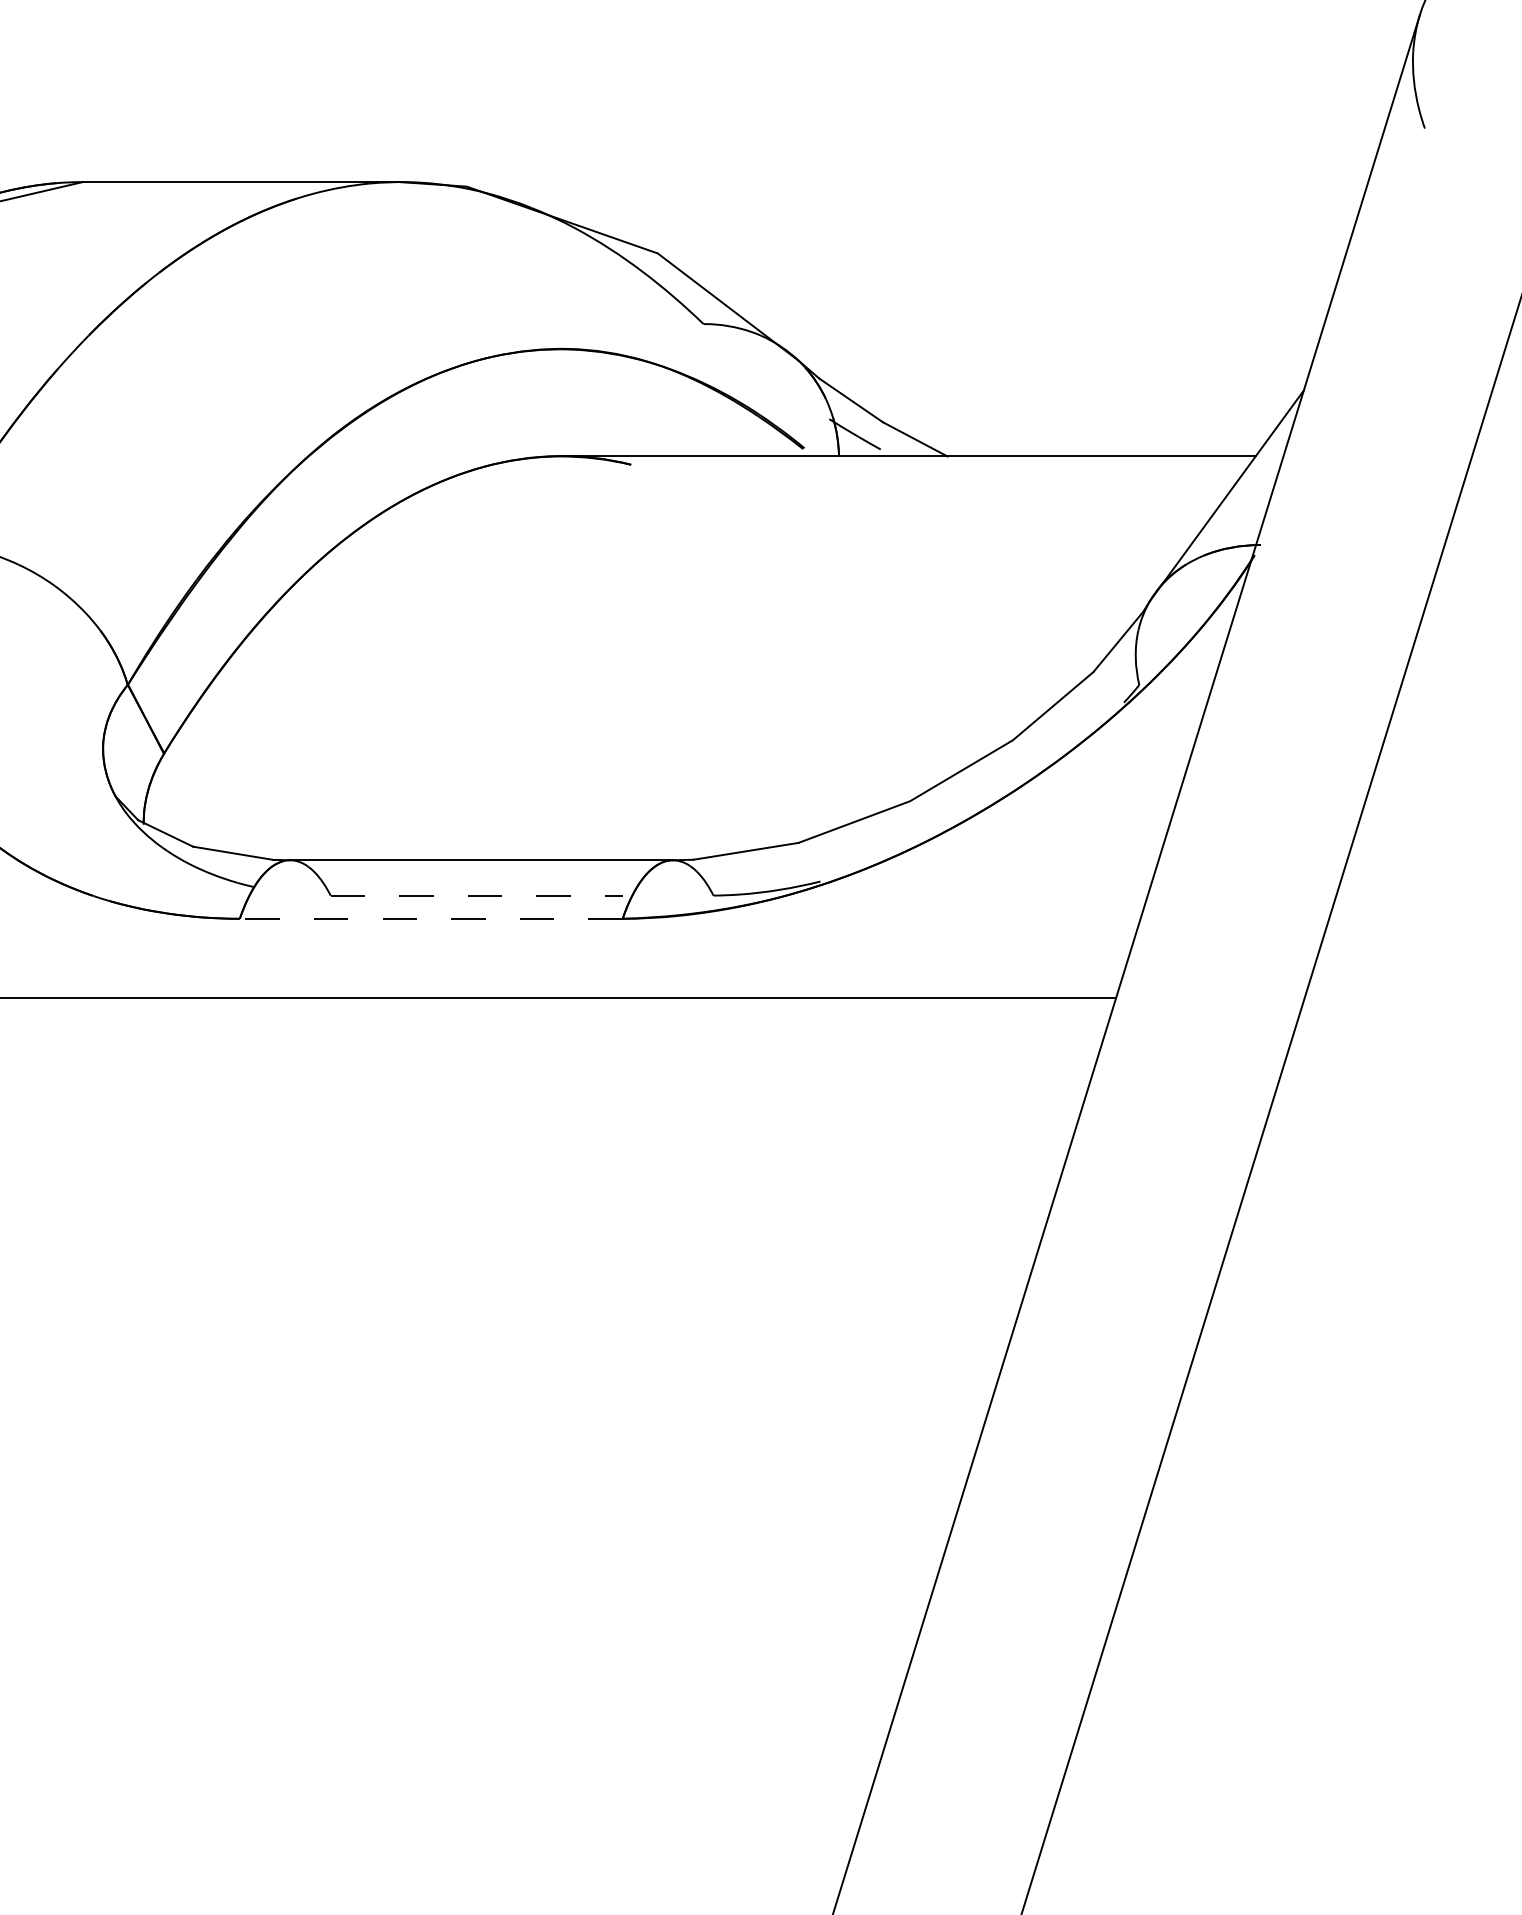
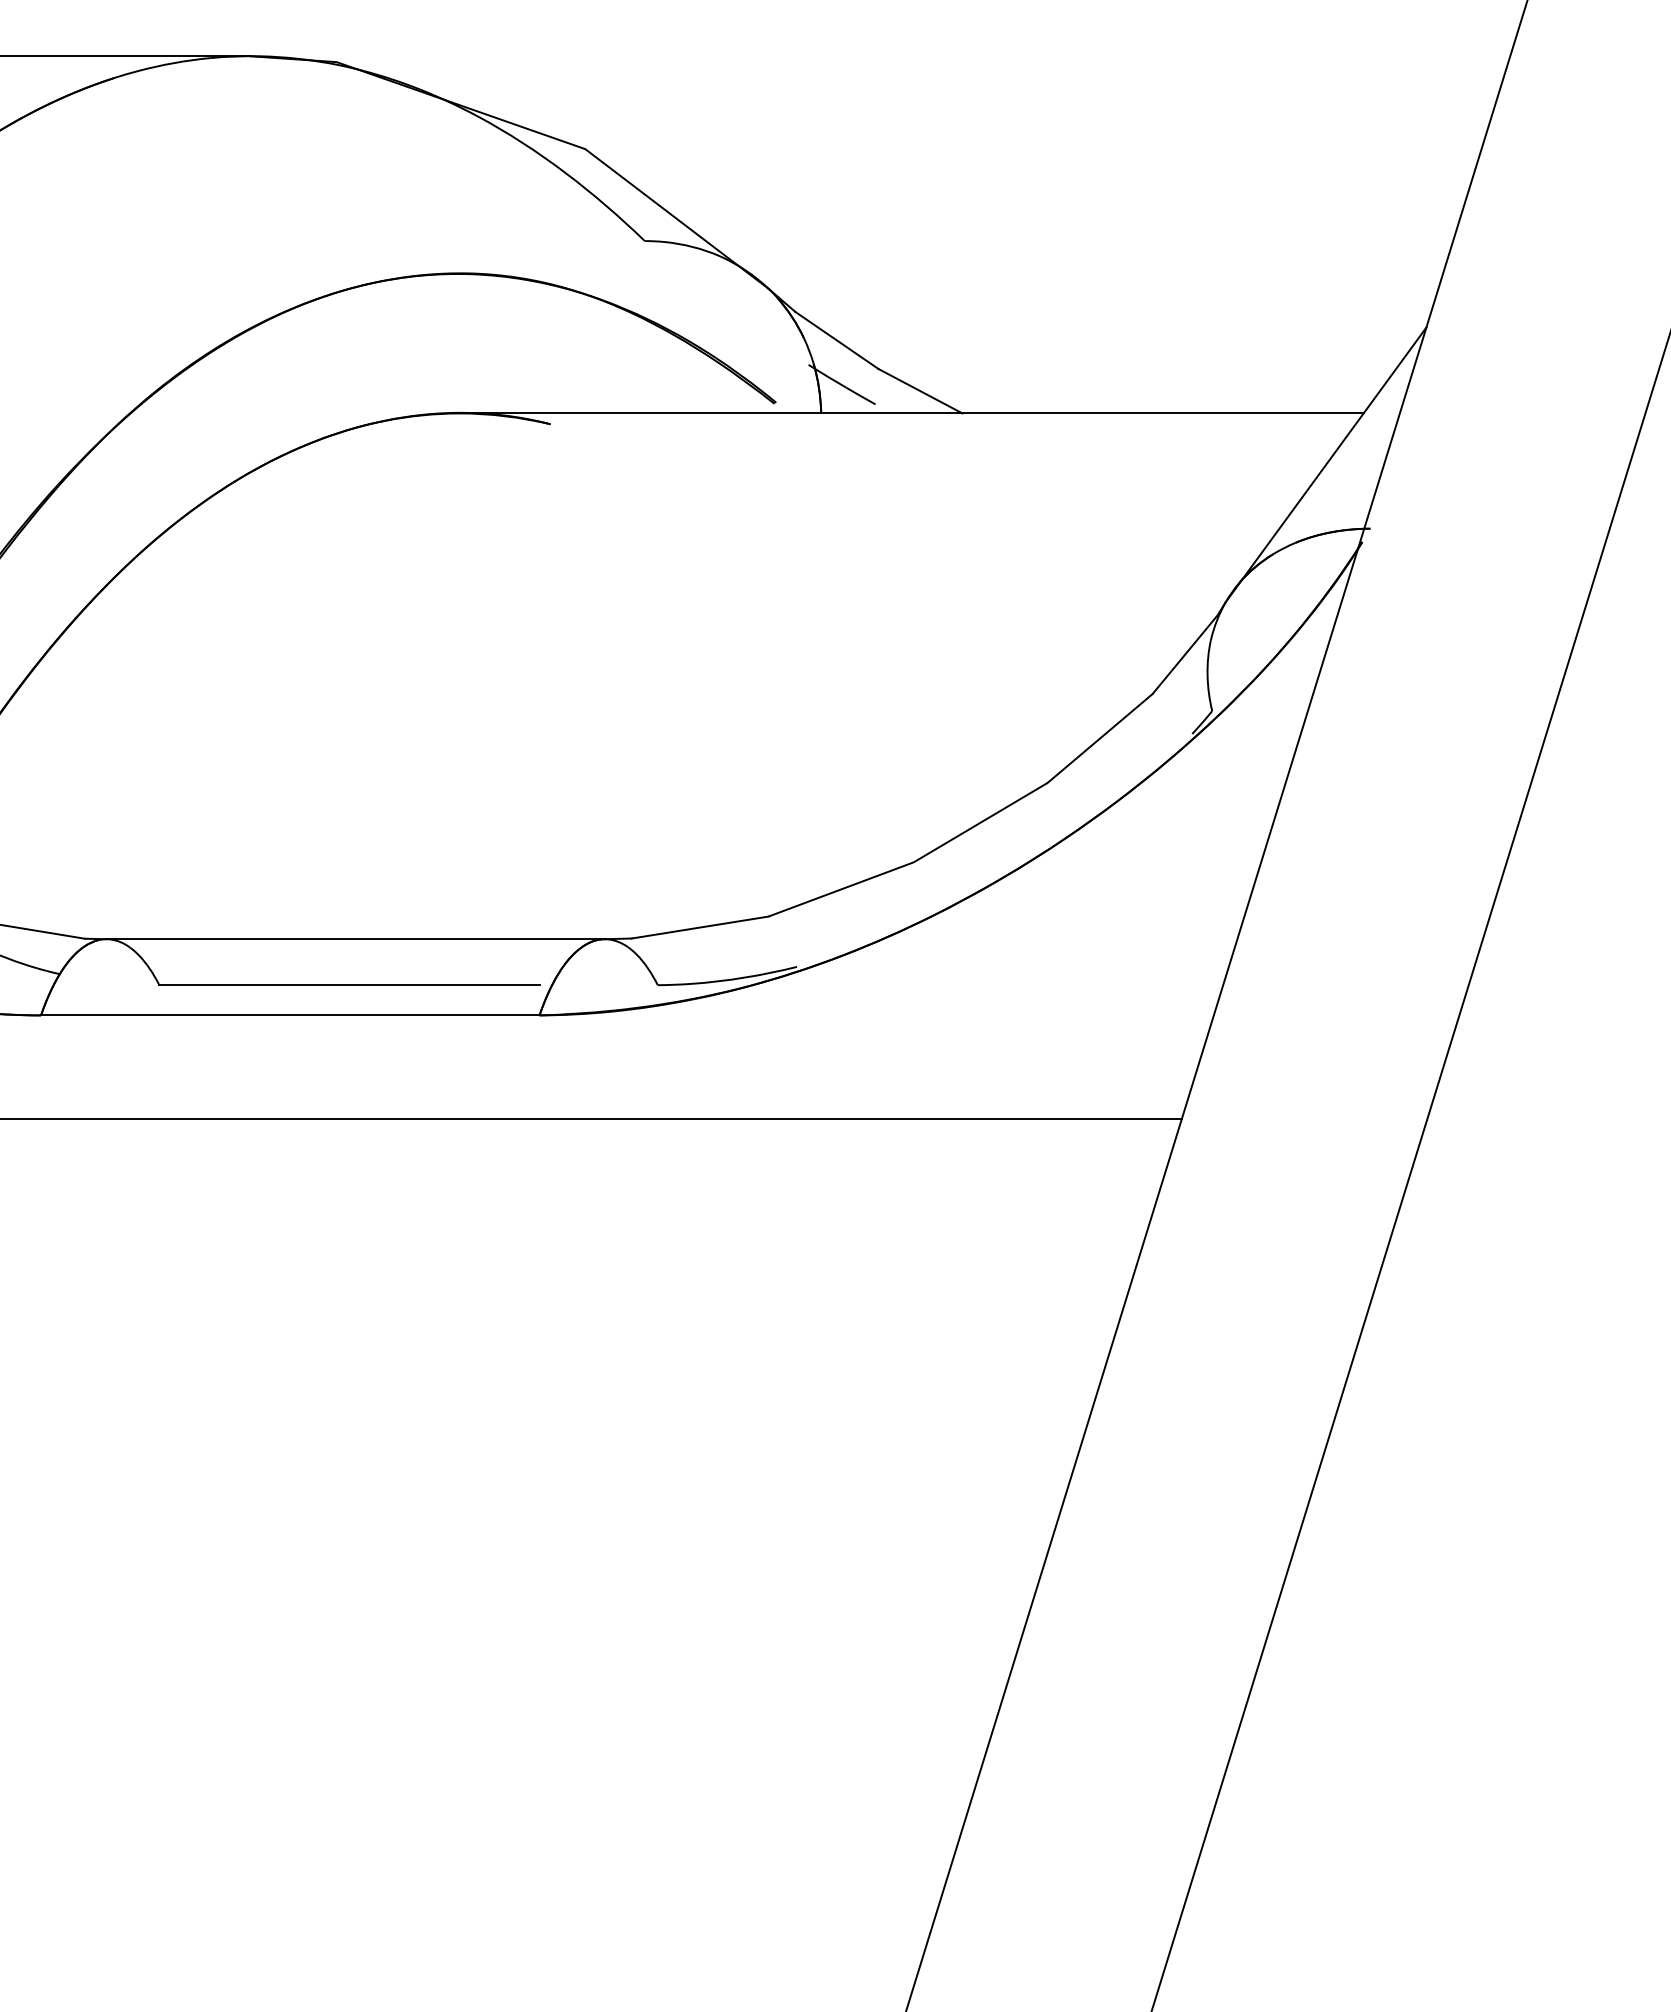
line: (477, 895) -> (350, 985), dashed -> solid
line: (430, 918) -> (289, 1015), dashed -> solid

